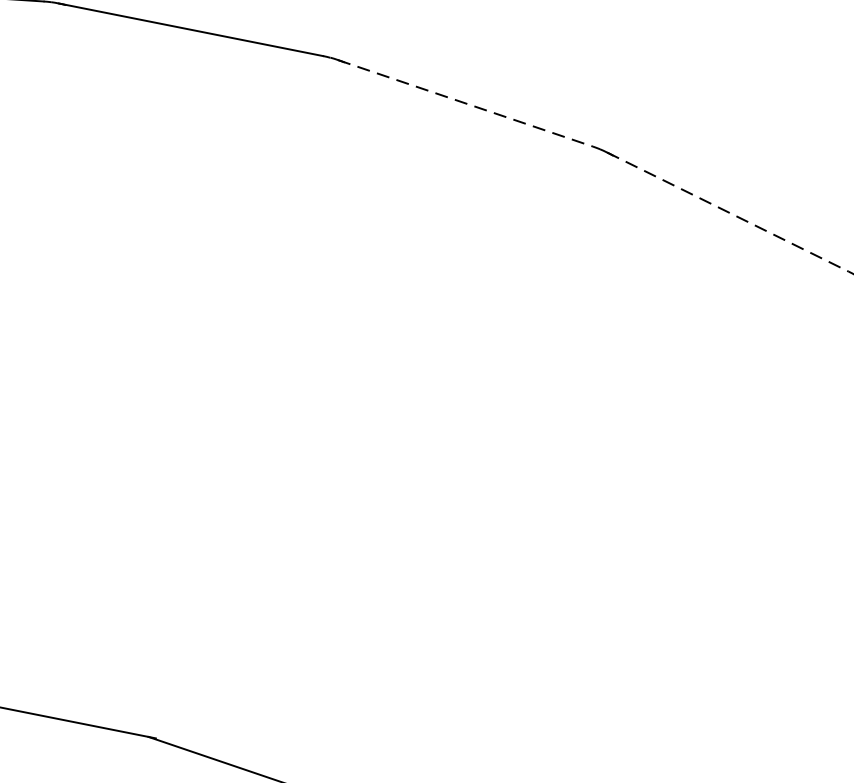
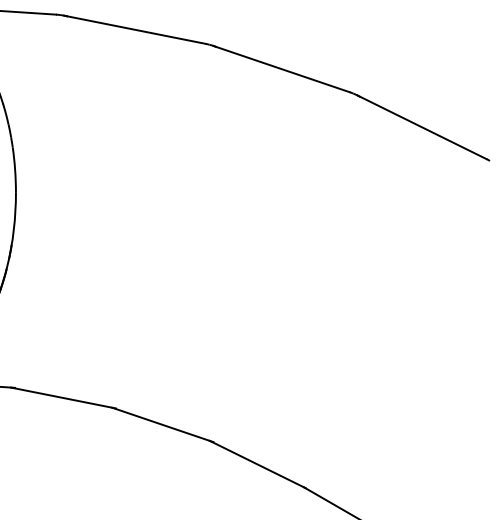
line: (465, 104) -> (281, 69), dashed -> solid
line: (727, 212) -> (421, 127), dashed -> solid

